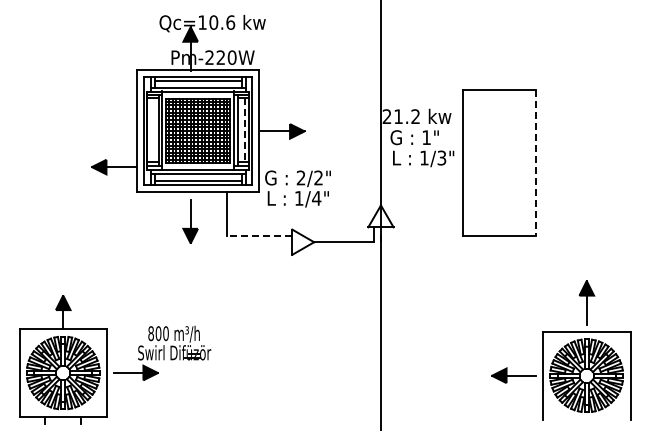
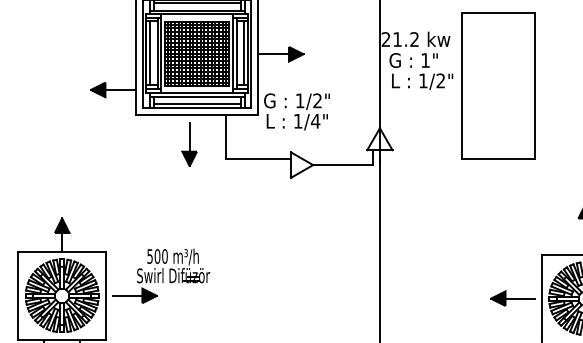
line: (151, 130) -> (150, 53), added
line: (244, 130) -> (243, 53), dashed -> solid
text: (441, 158) -> (440, 81), 1/3" -> 1/2"
line: (535, 162) -> (534, 85), dashed -> solid
text: (300, 177) -> (299, 100), 2/2" -> 1/2"
line: (259, 235) -> (258, 158), dashed -> solid
text: (150, 333) -> (149, 256), 800 -> 500

